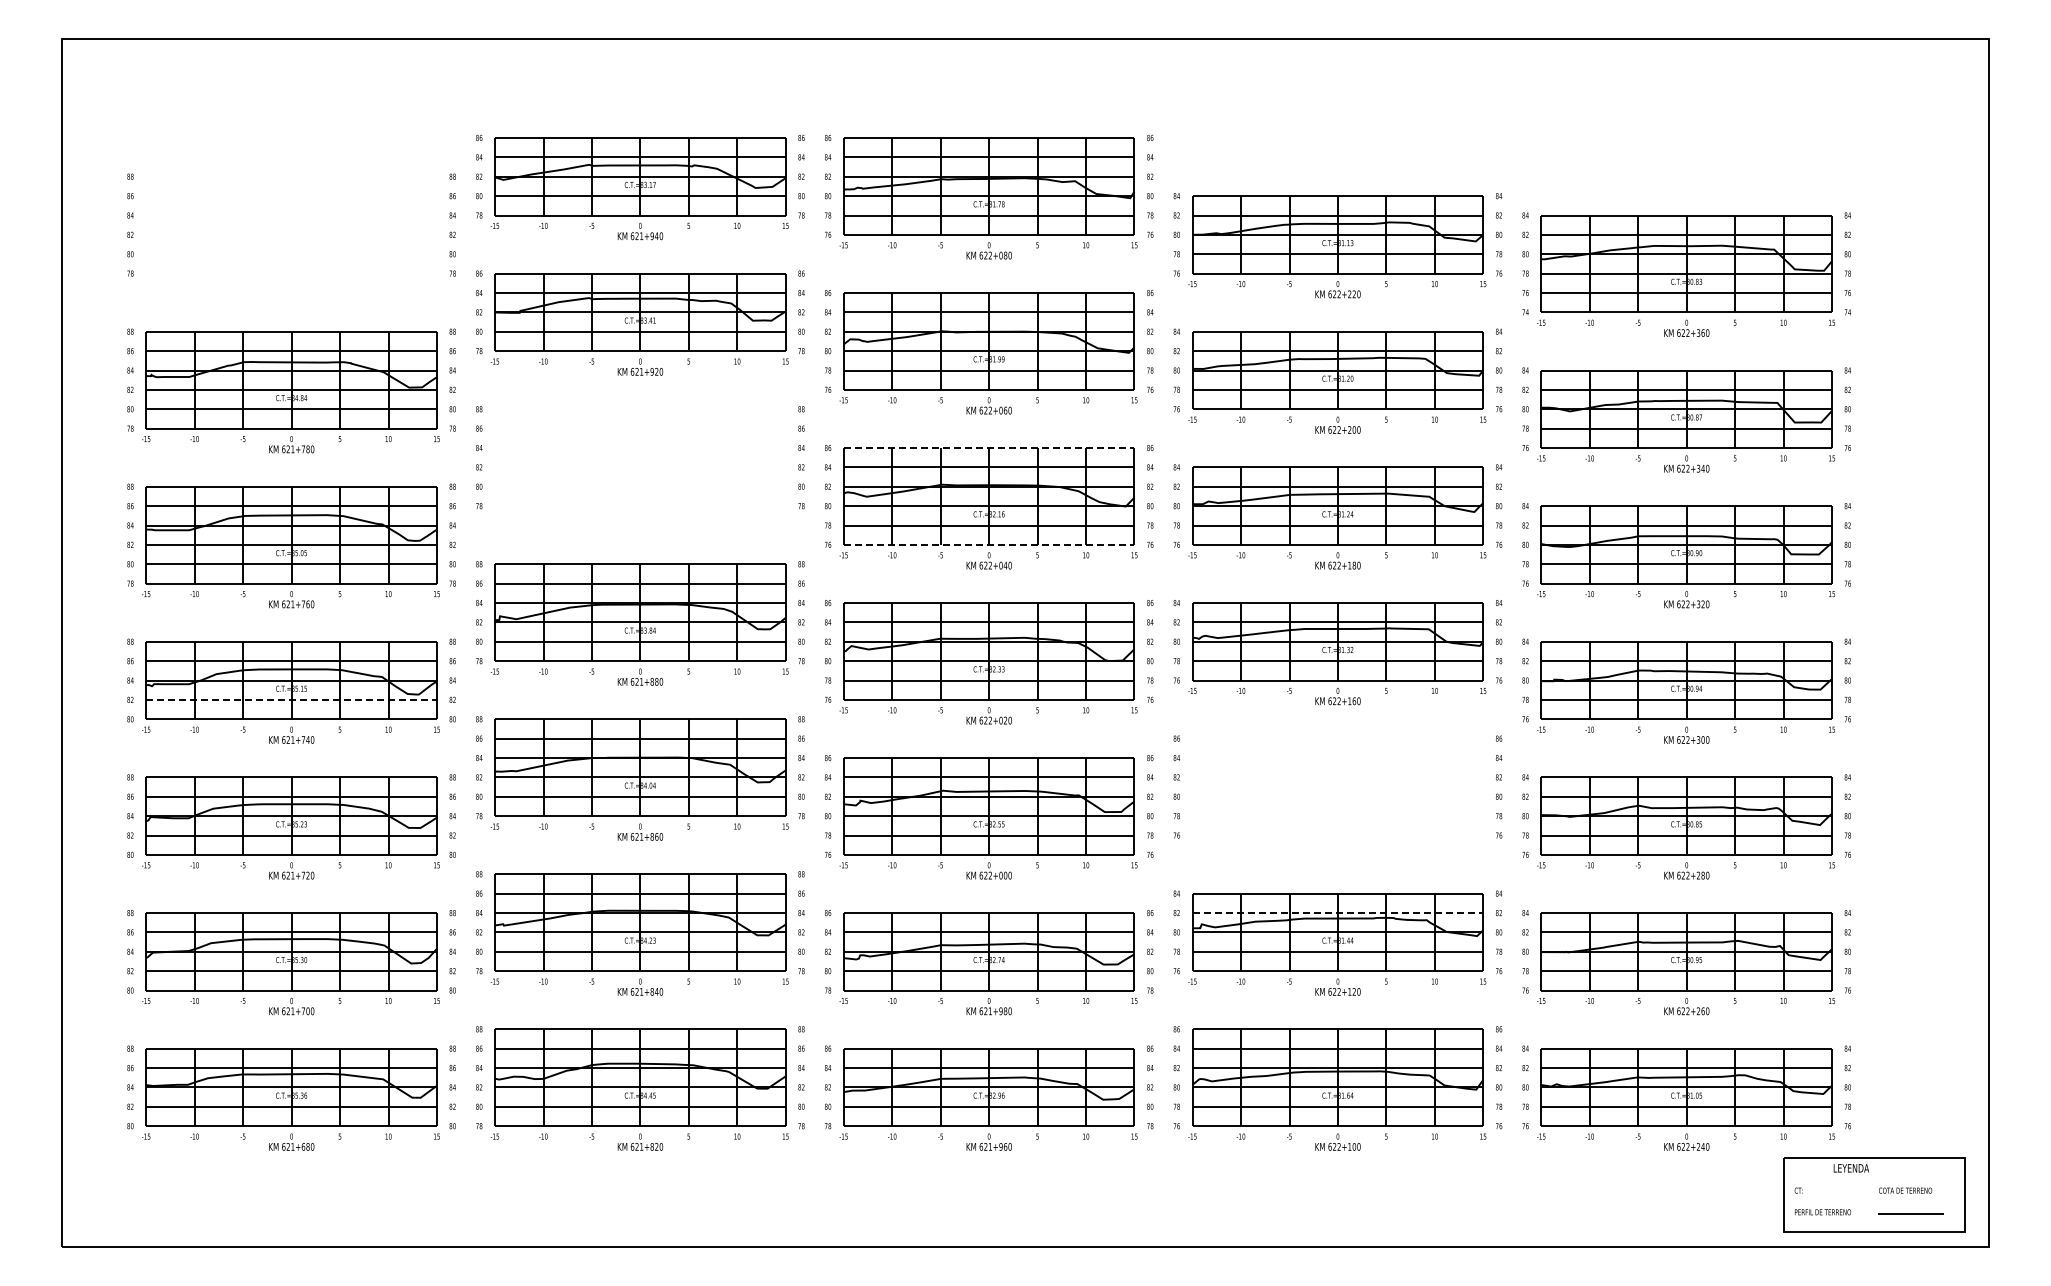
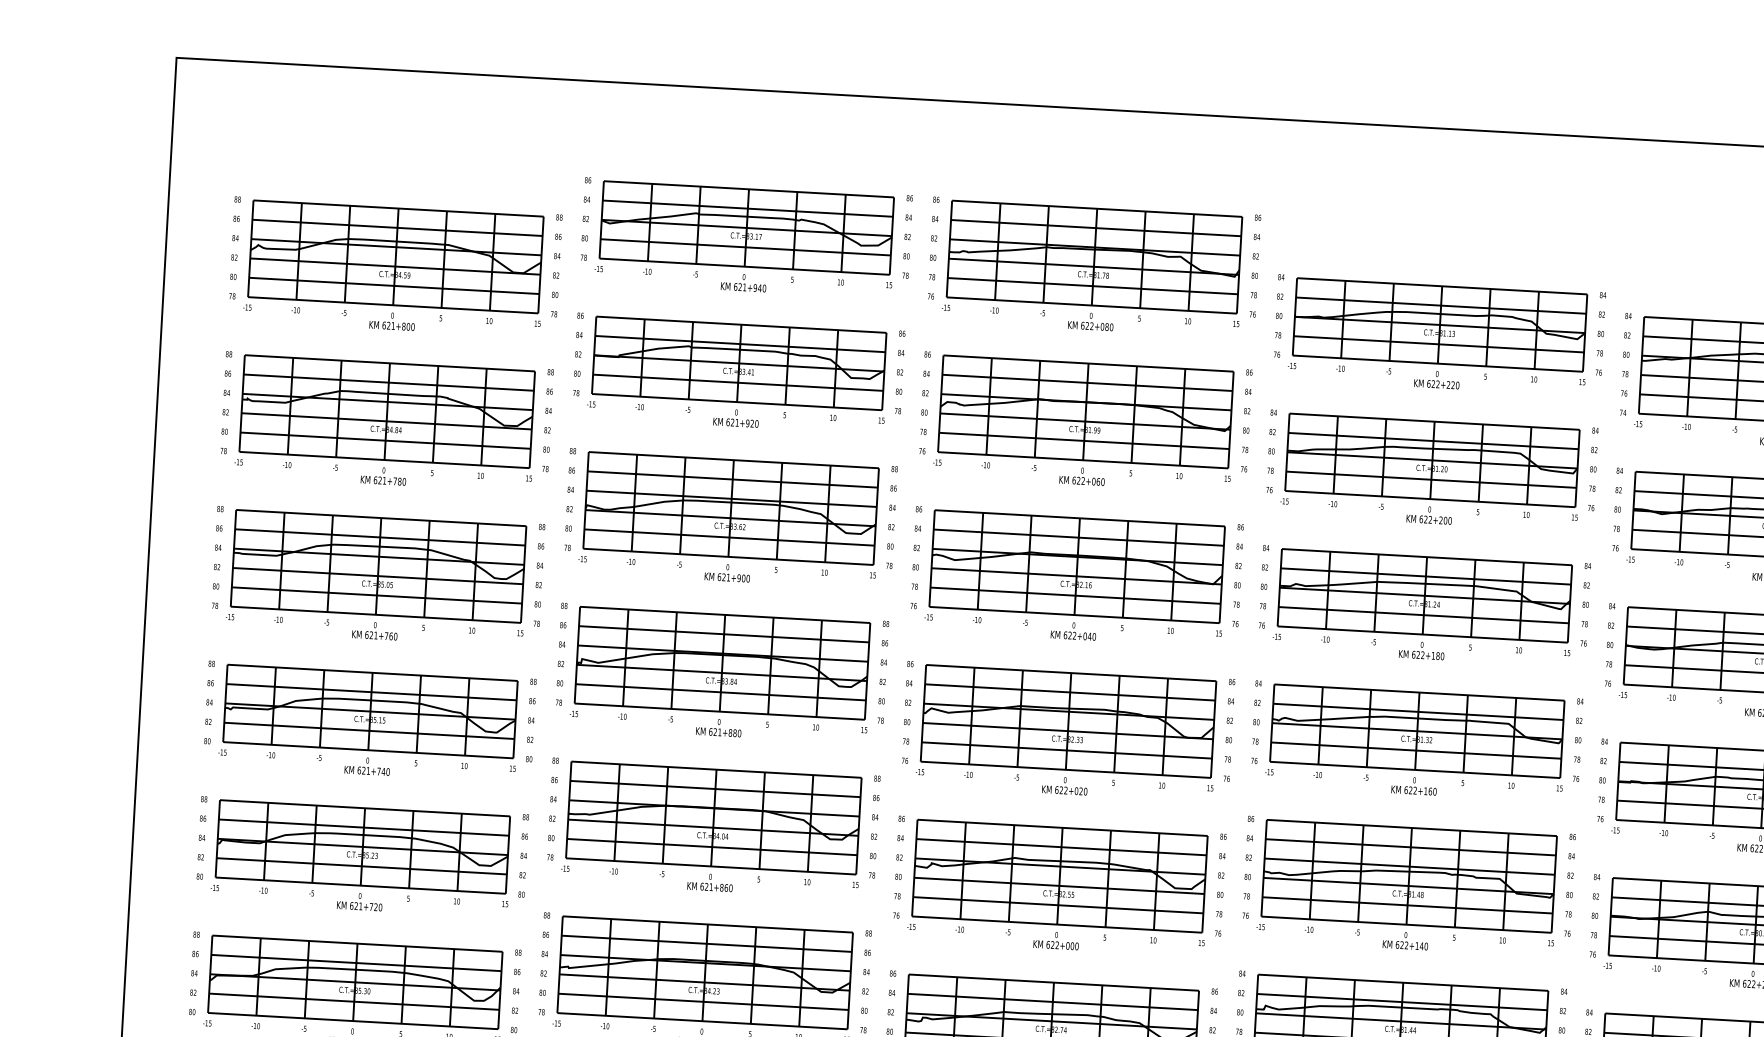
part: (290, 237) -> (394, 269), added
line: (989, 448) -> (1080, 518), dashed -> solid
part: (639, 469) -> (729, 520), added
line: (989, 544) -> (1074, 614), dashed -> solid
line: (292, 699) -> (370, 730), dashed -> solid
part: (1337, 799) -> (1408, 888), added
line: (1338, 913) -> (1402, 1002), dashed -> solid

